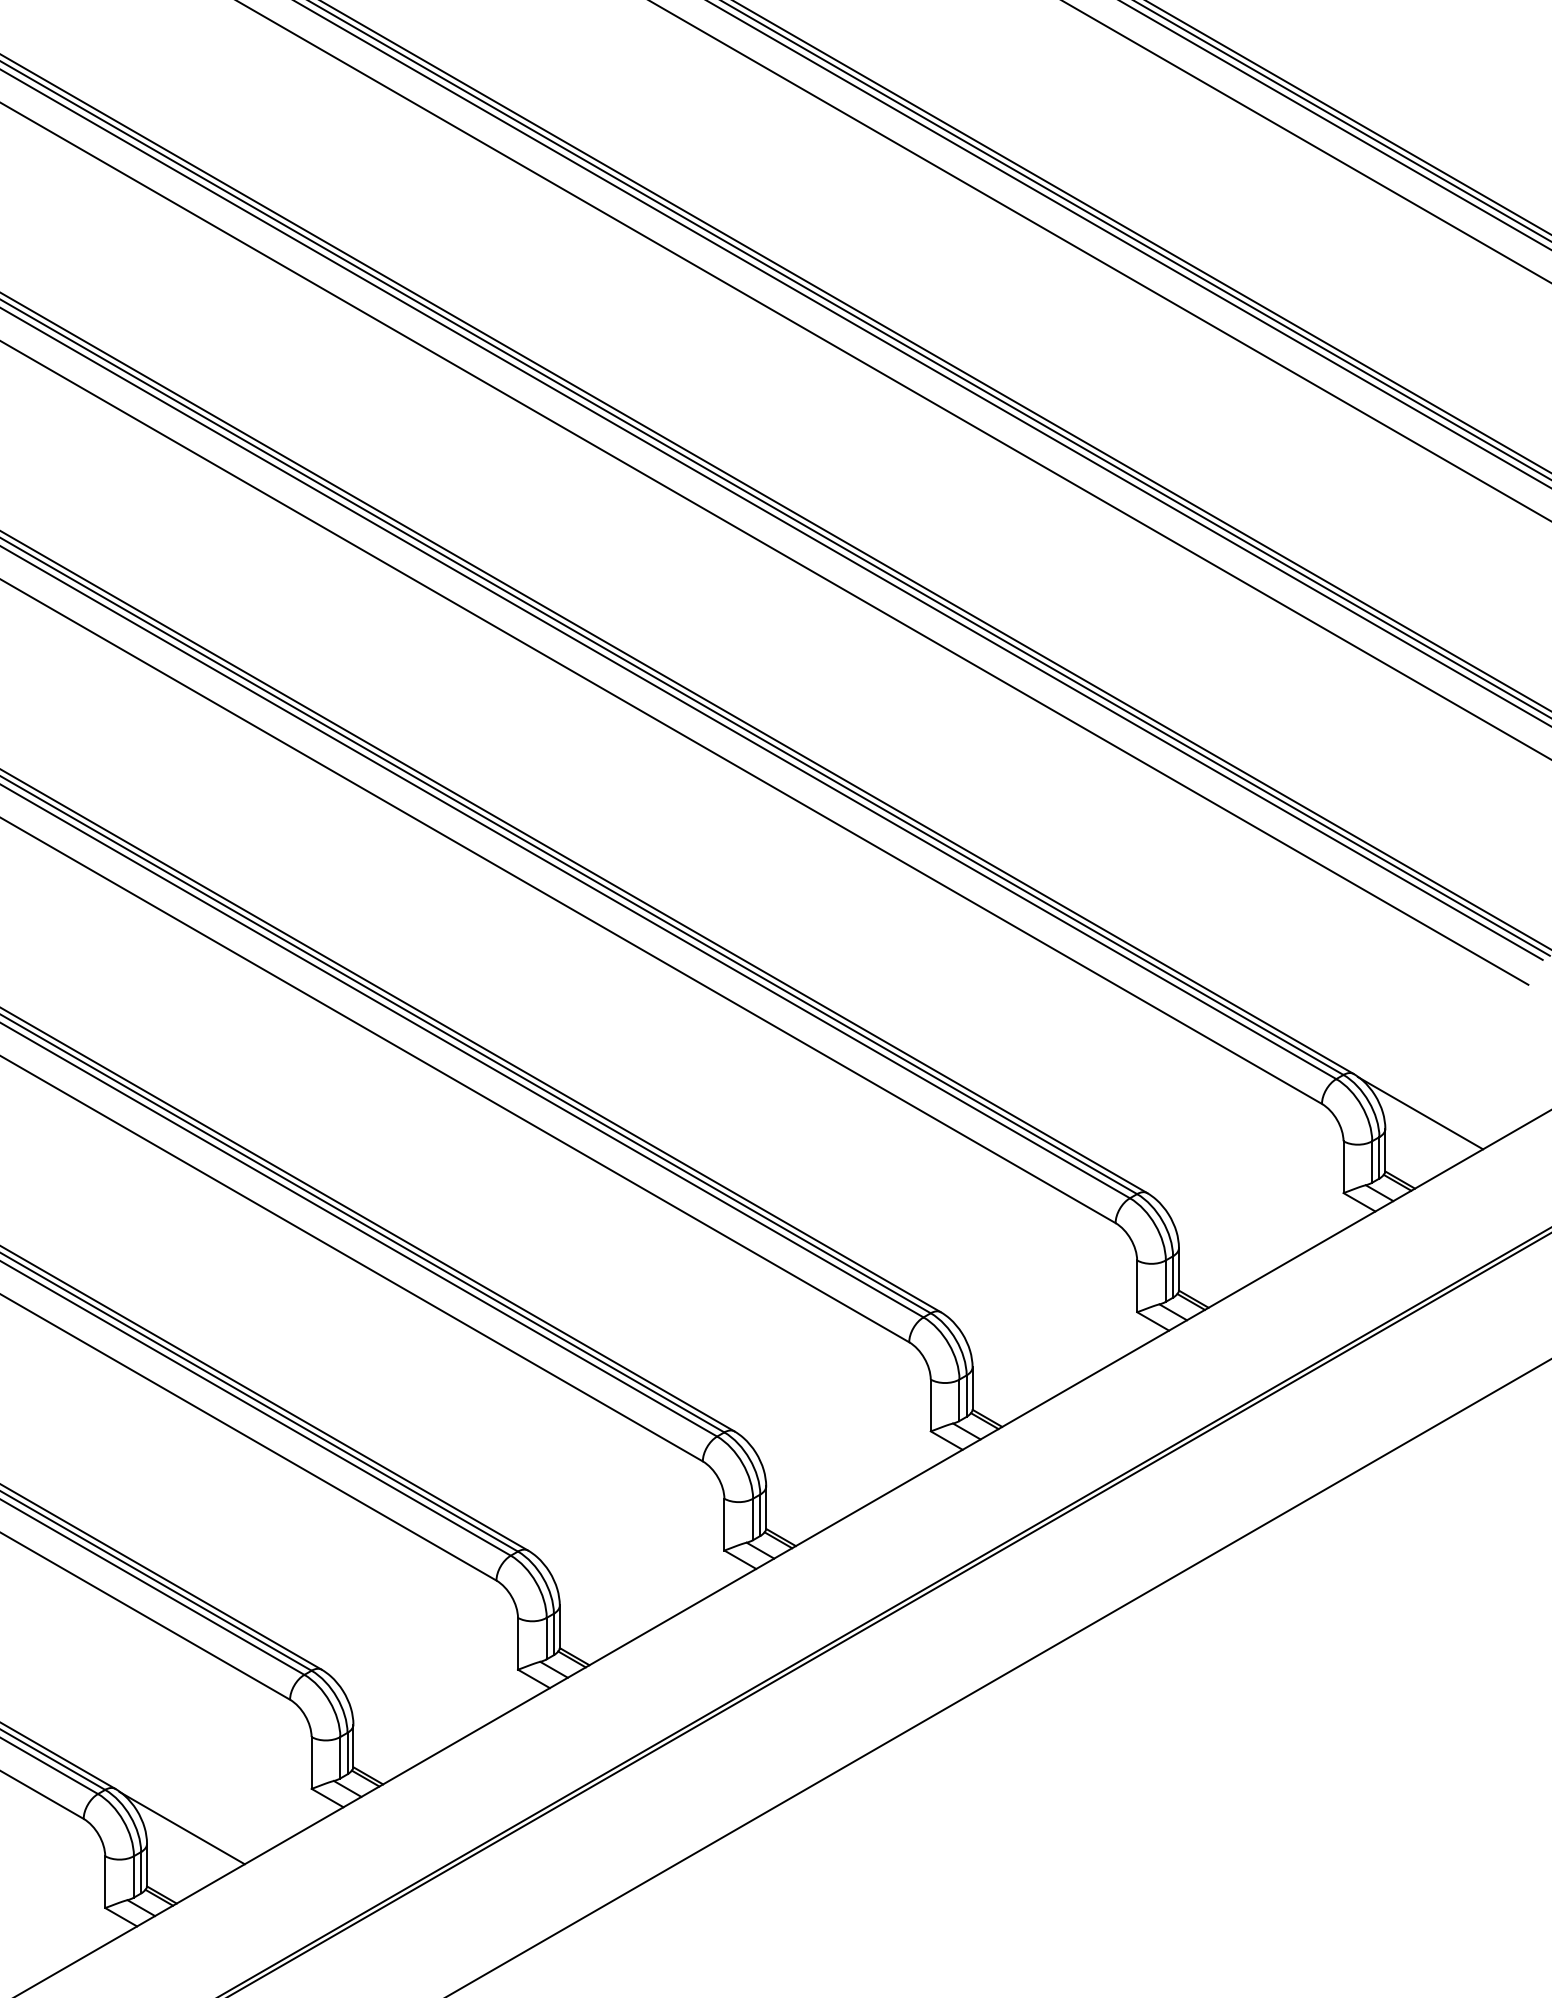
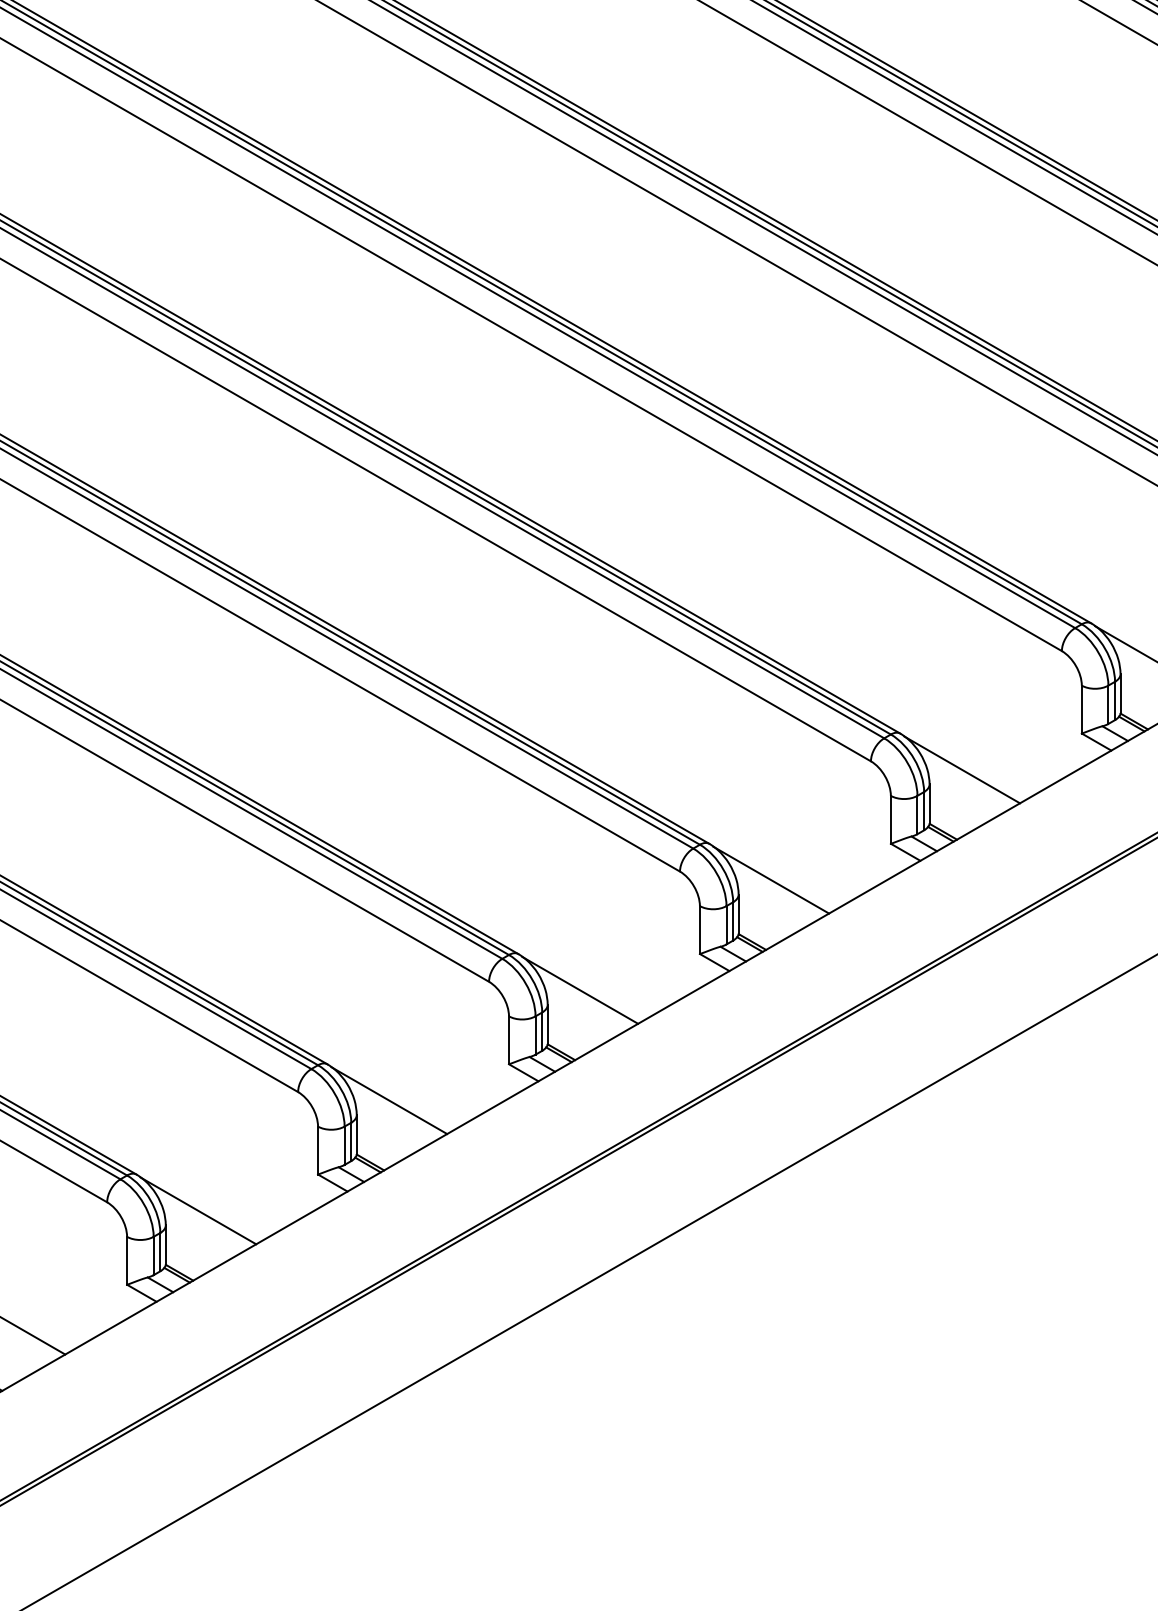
line: (1213, 1232) -> (961, 770), added
line: (1007, 1351) -> (770, 880), added
line: (800, 1470) -> (579, 990), added
line: (594, 1589) -> (388, 1100), added
line: (388, 1708) -> (198, 1210), added

